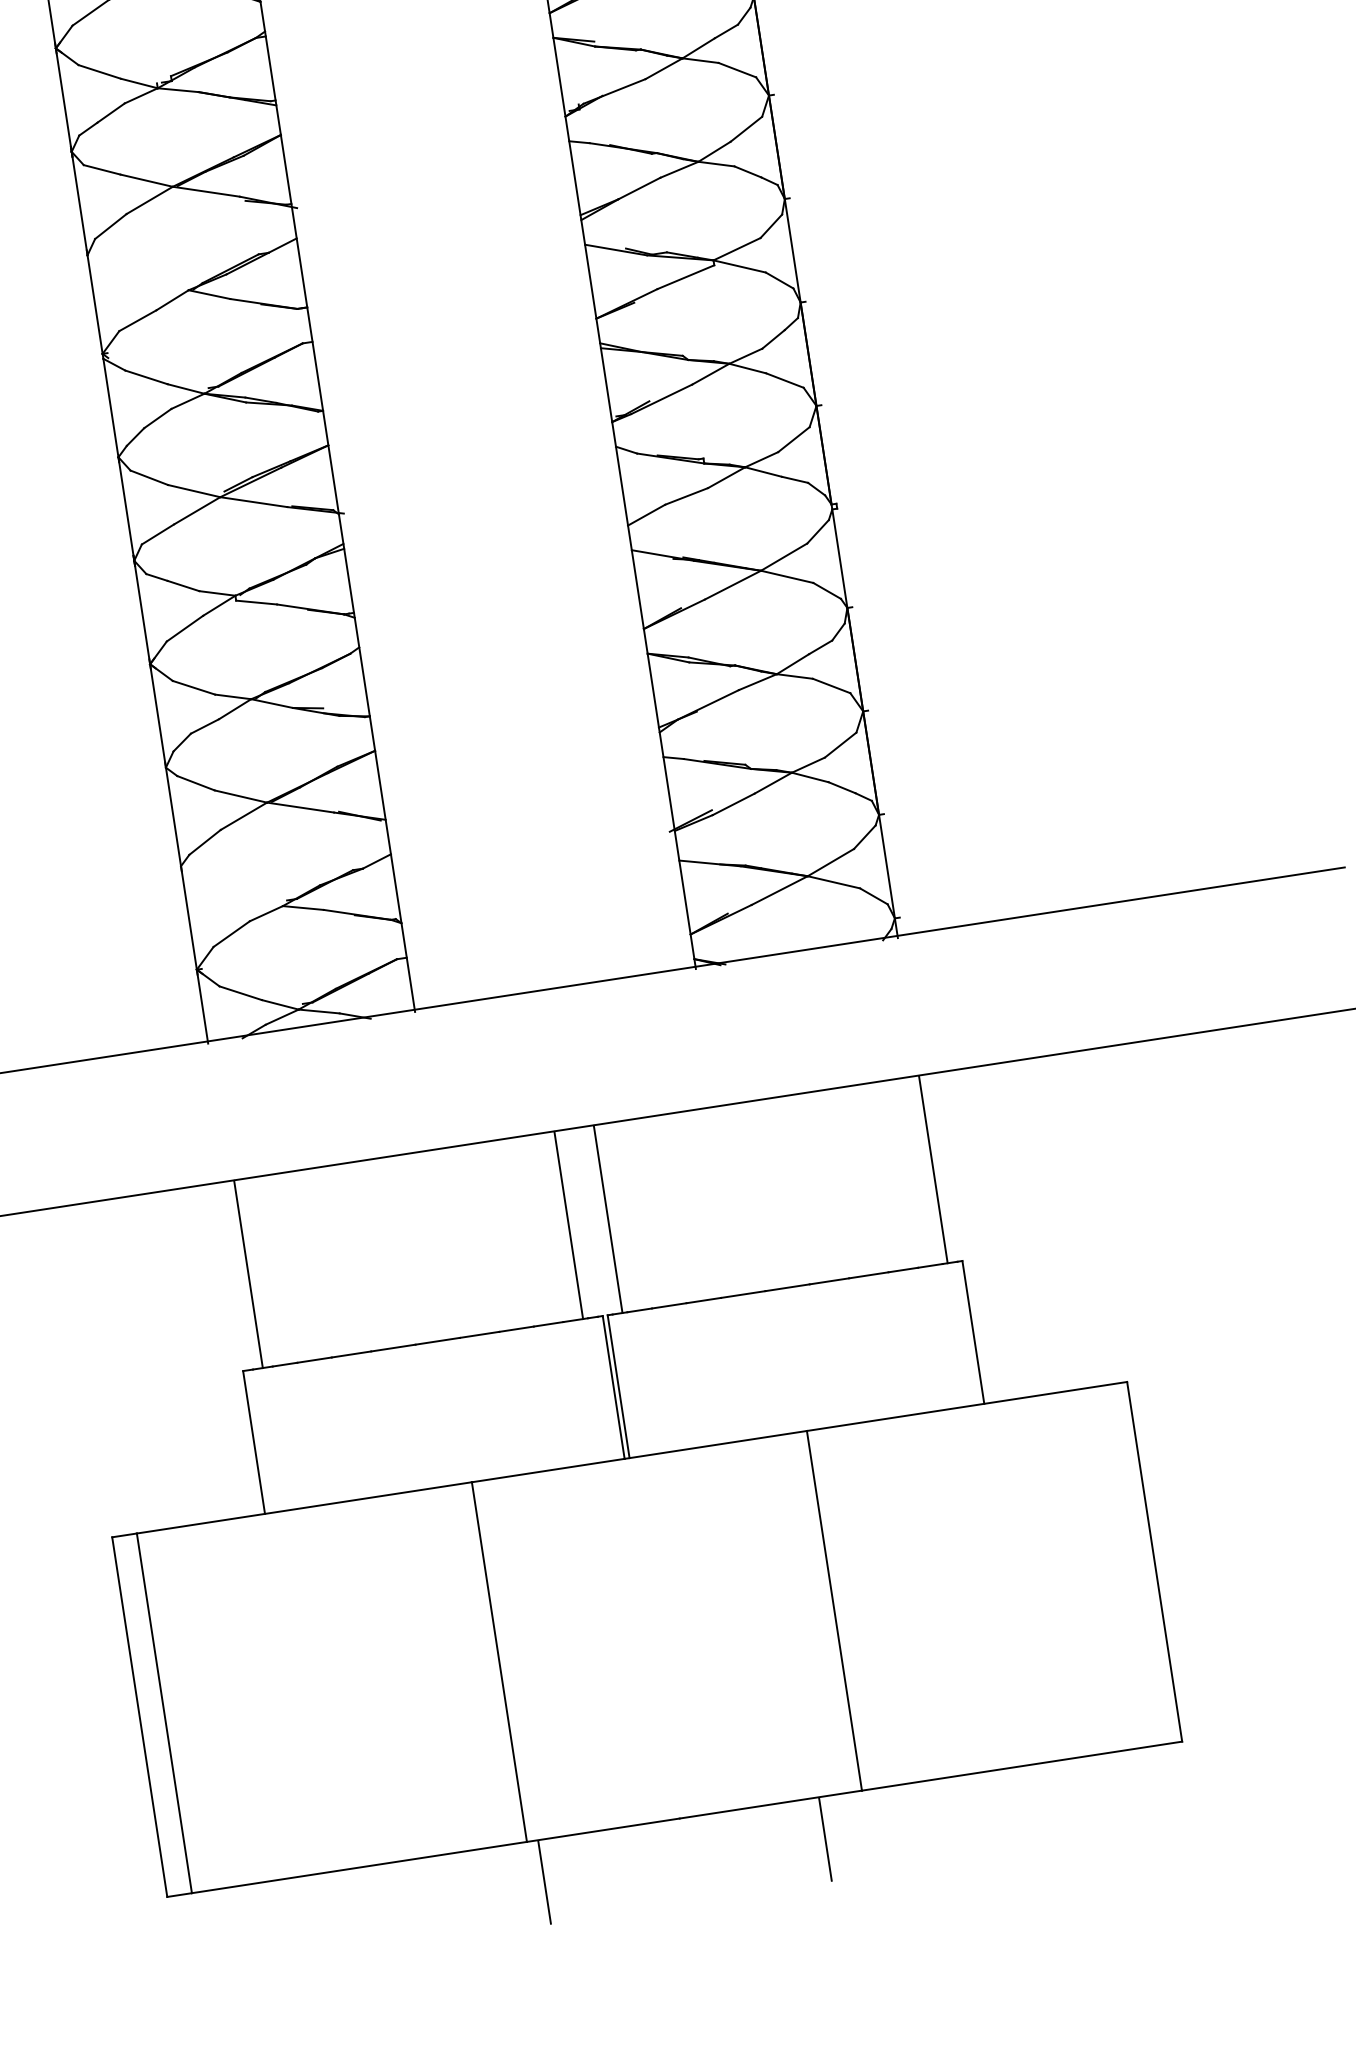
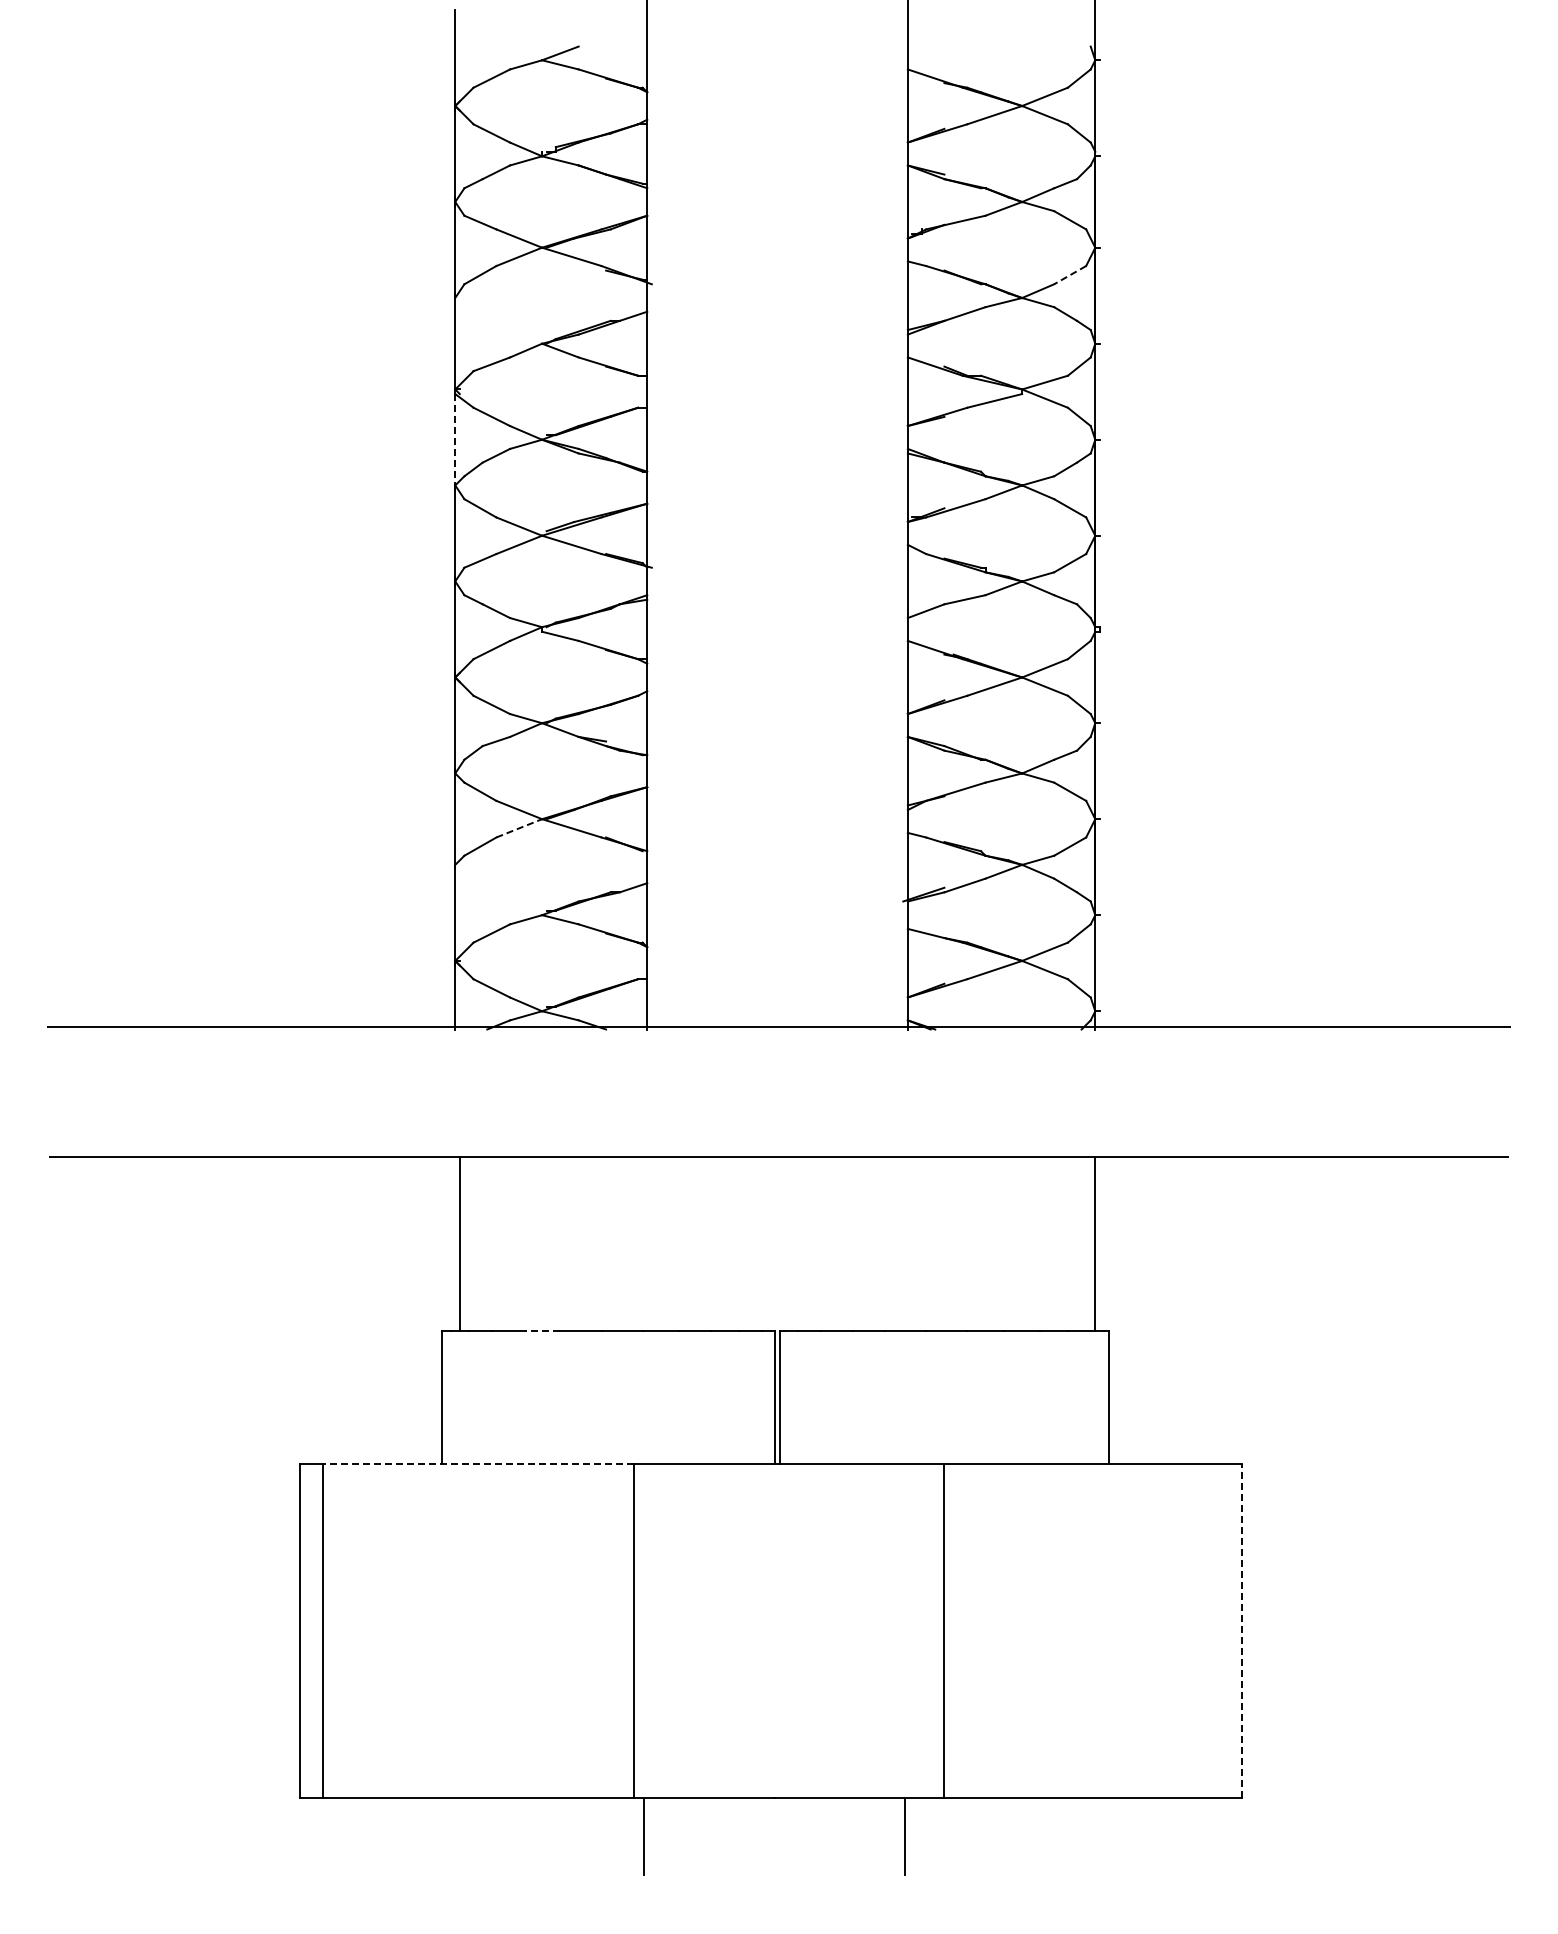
line: (745, 129) -> (1069, 275), solid -> dashed
line: (111, 407) -> (455, 439), solid -> dashed
line: (244, 816) -> (519, 828), solid -> dashed
line: (608, 1219) -> (793, 1244), removed
line: (569, 1225) -> (757, 1244), removed
line: (350, 1354) -> (541, 1331), solid -> dashed
line: (303, 1507) -> (477, 1463), solid -> dashed
line: (1154, 1561) -> (1241, 1630), solid -> dashed

